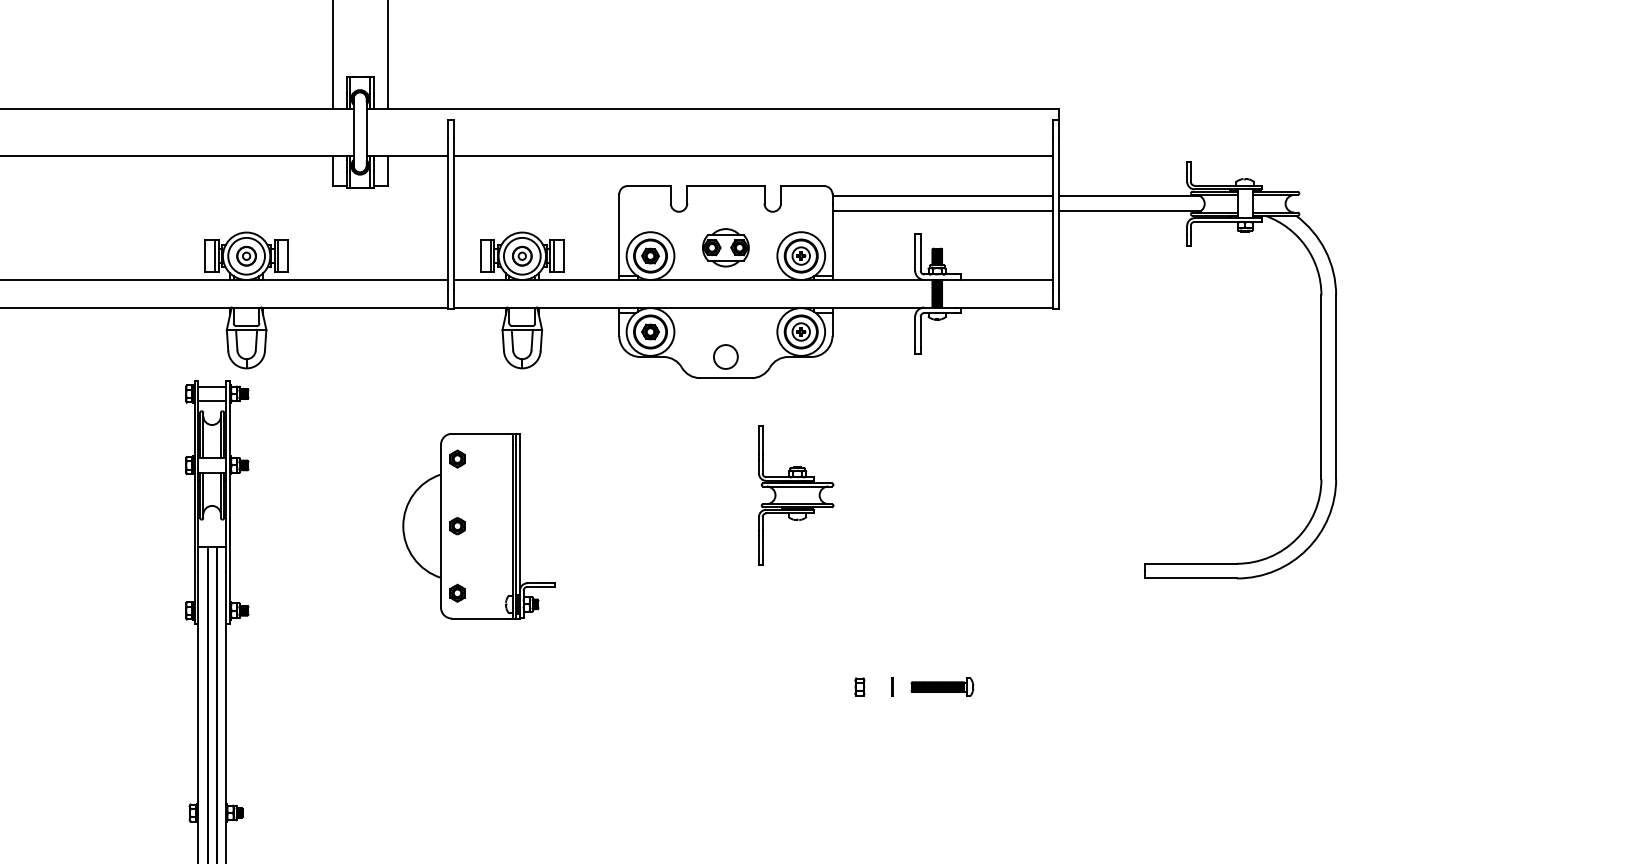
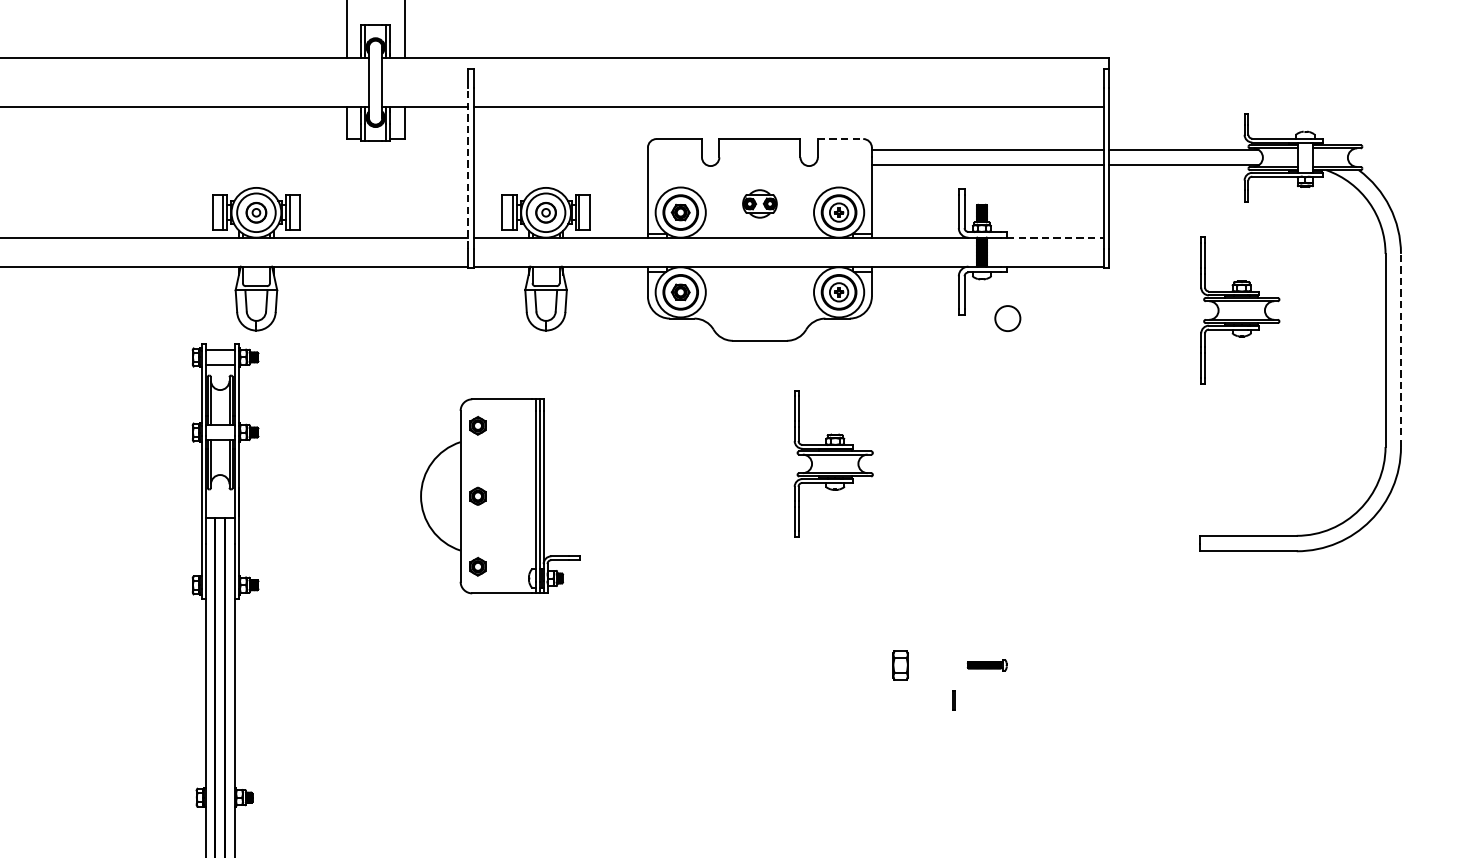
line: (802, 186) -> (840, 139), solid -> dashed
line: (448, 213) -> (468, 167), solid -> dashed
part: (725, 247) -> (759, 203), size x0.7
line: (1007, 279) -> (1055, 237), solid -> dashed
part: (1183, 349) -> (1240, 310), added
circle: (725, 356) -> (1007, 318), moved
line: (1336, 387) -> (1401, 350), solid -> dashed
part: (859, 686) -> (900, 664), size x1.6
line: (892, 686) -> (953, 699), moved
part: (942, 686) -> (987, 664), size x0.6

